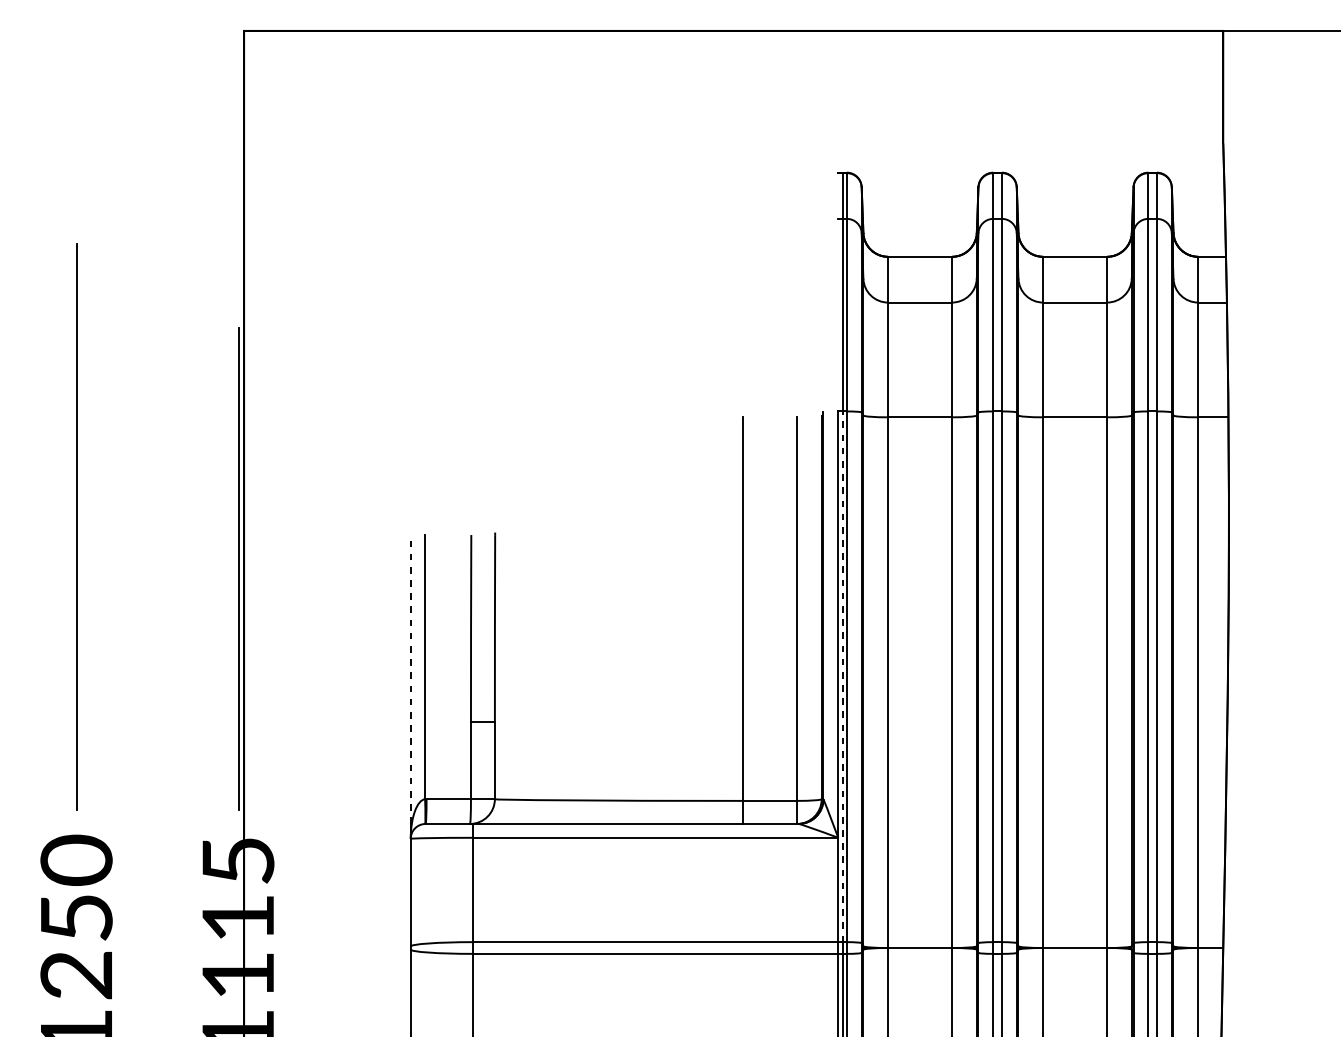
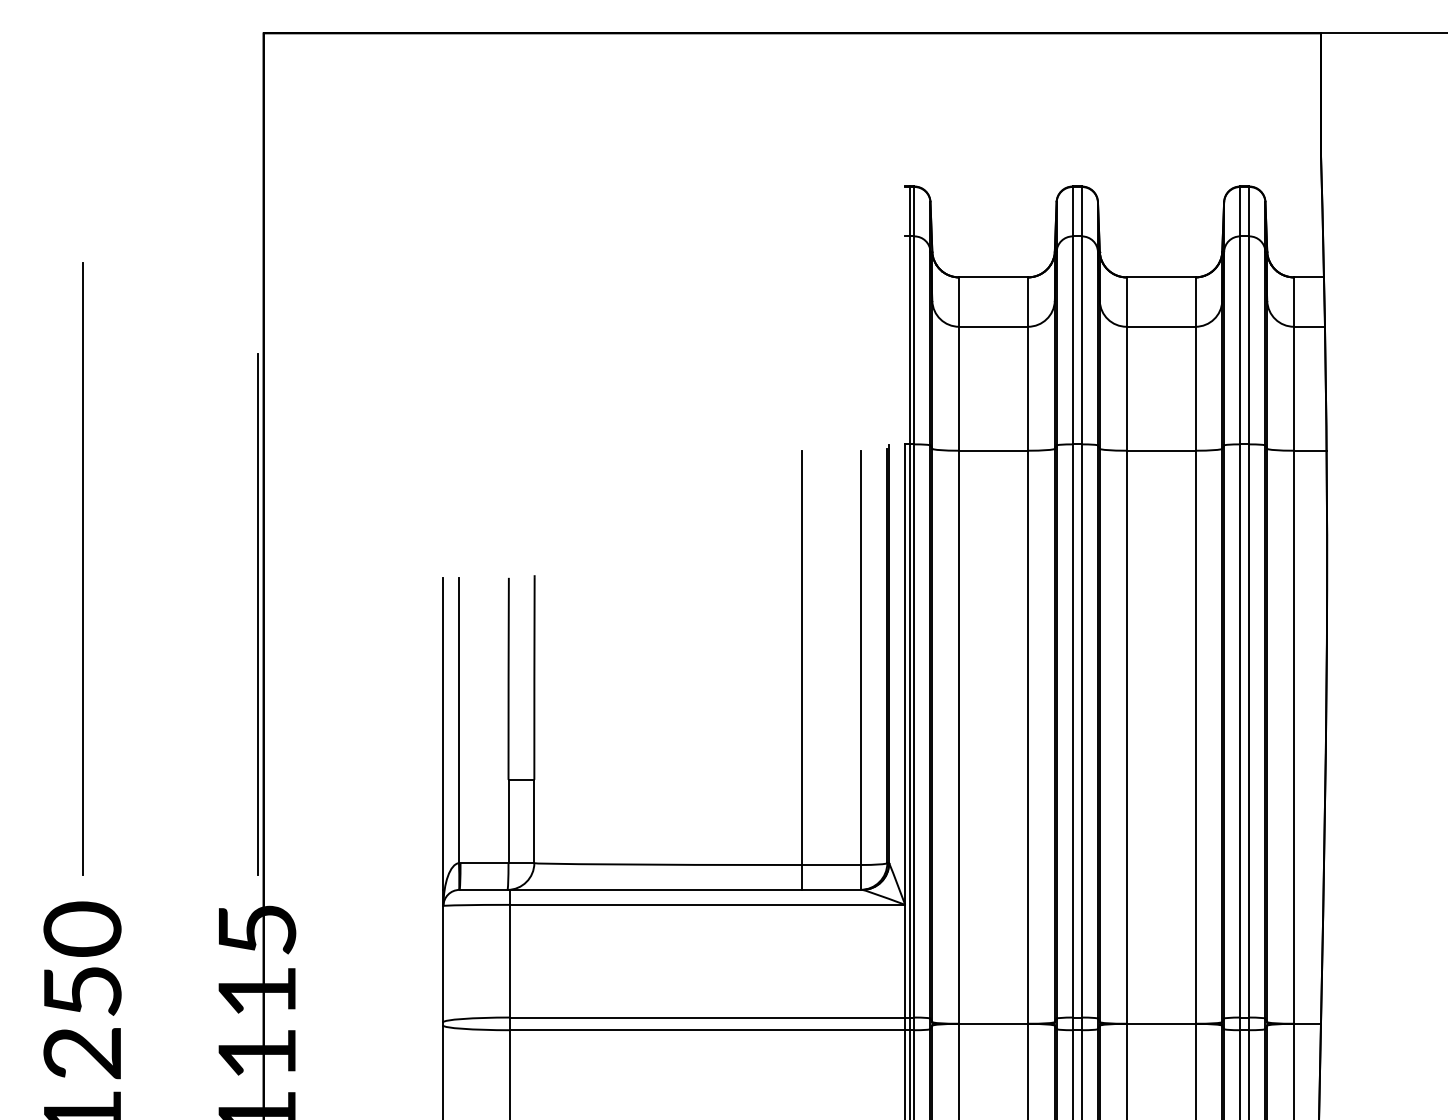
line: (842, 676) -> (909, 730), dashed -> solid
line: (410, 679) -> (443, 733), dashed -> solid

